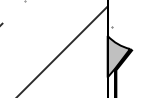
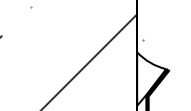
fill: (118, 56) -> (151, 78), removed

